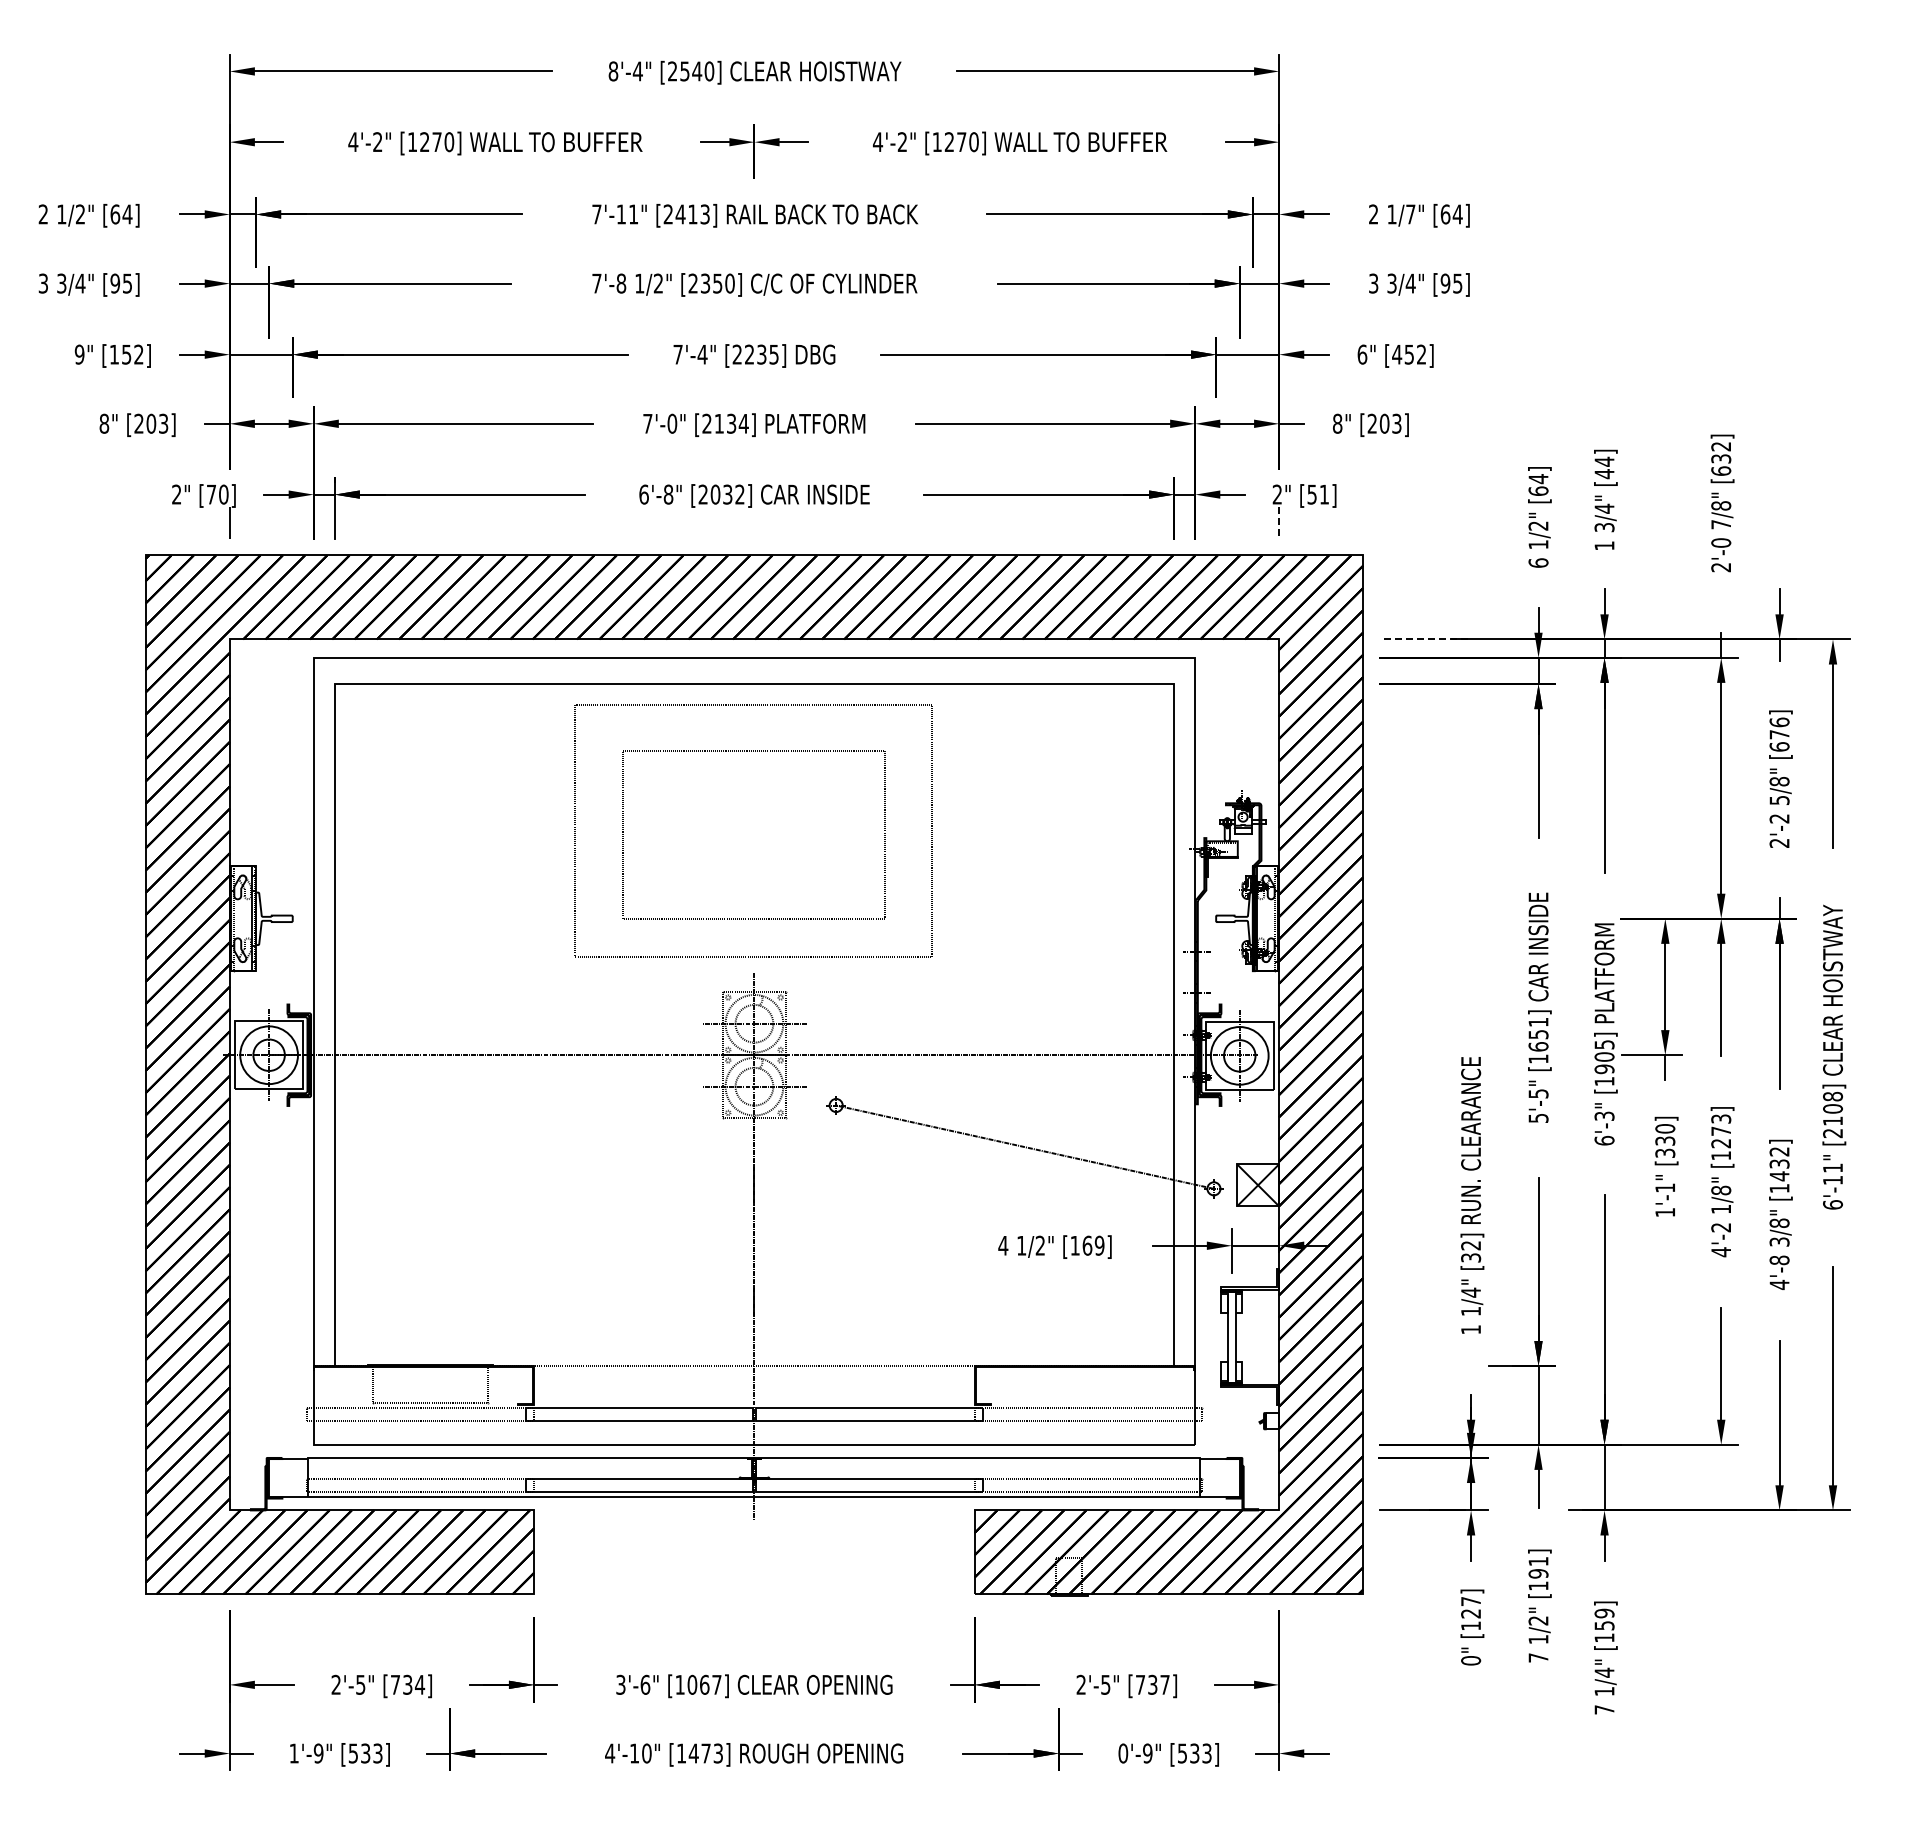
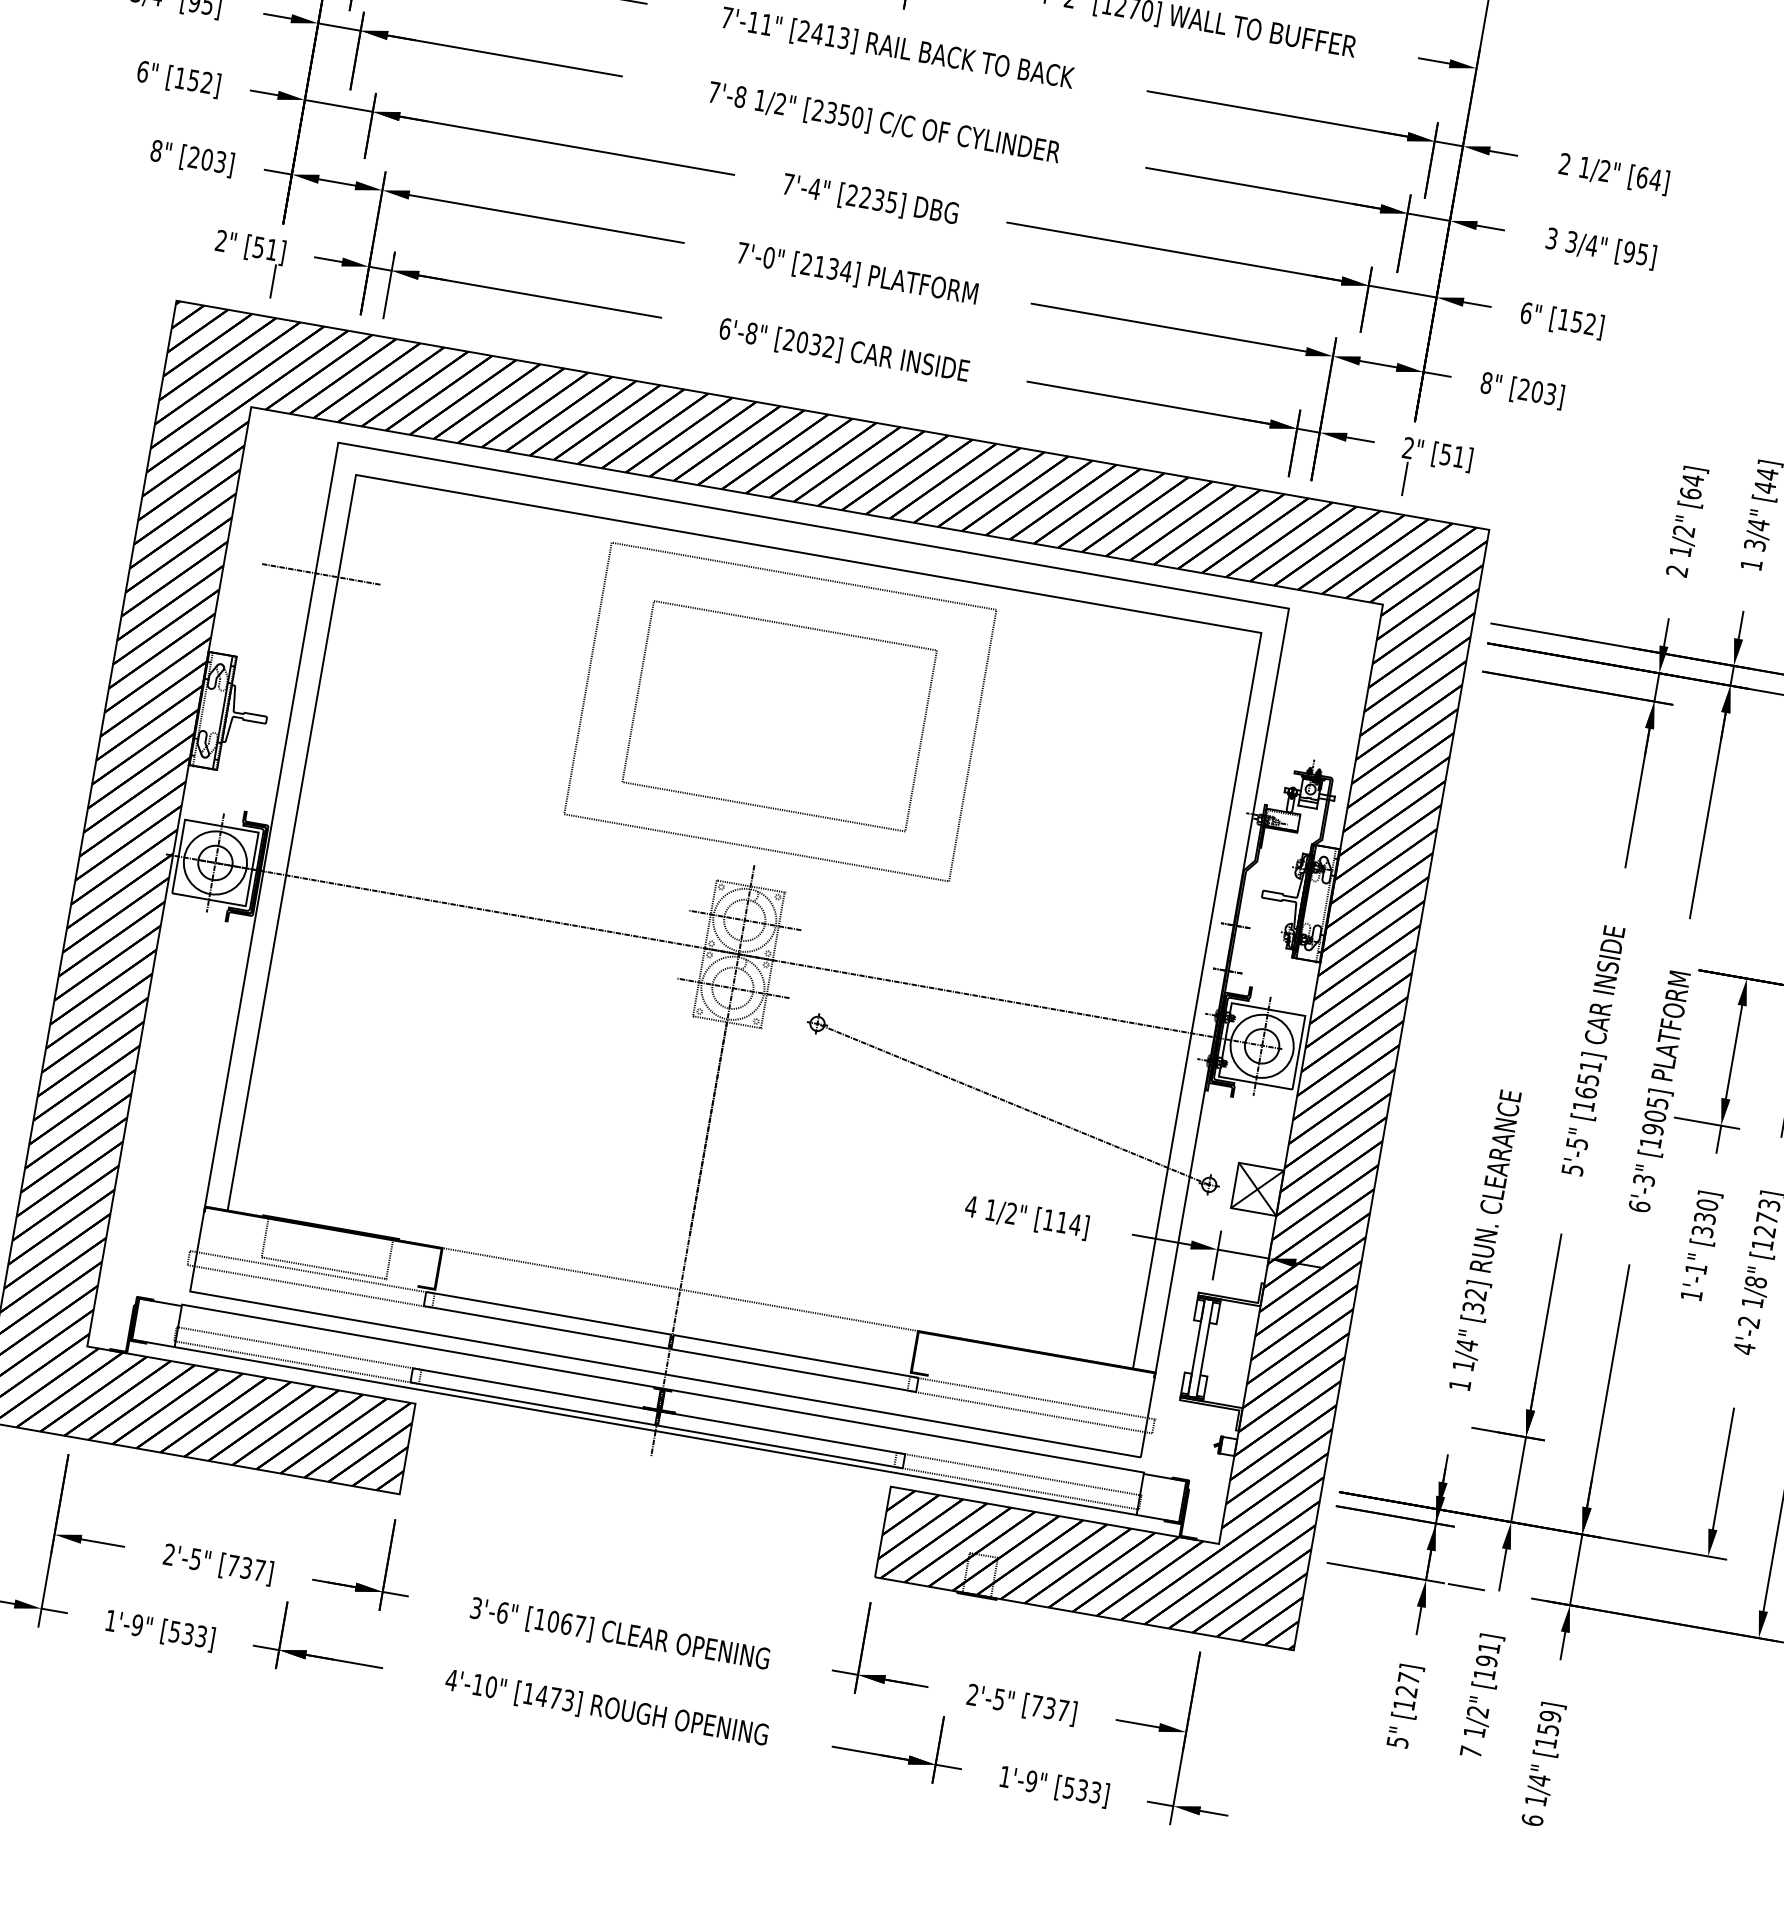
text: (1410, 214) -> (1604, 171), 1/7" -> 1/2"
text: (79, 354) -> (142, 71), 9" -> 6"
text: (1397, 354) -> (1564, 319), [452] -> [152]
text: (217, 494) -> (265, 248), [70] -> [51]
line: (1279, 522) -> (1405, 478), dashed -> solid
text: (1538, 562) -> (1677, 570), 6 -> 2
line: (1423, 639) -> (1538, 631), dashed -> solid
line: (318, 778) -> (320, 573), added
text: (1093, 1245) -> (1068, 1223), [169] -> [114]
line: (1508, 1510) -> (1466, 1587), added
text: (1471, 1660) -> (1398, 1742), 0" -> 5"
text: (420, 1684) -> (260, 1570), [734] -> [737]
text: (1604, 1709) -> (1532, 1819), 7 -> 6
text: (1123, 1753) -> (1005, 1776), 0'-9" -> 1'-9"

